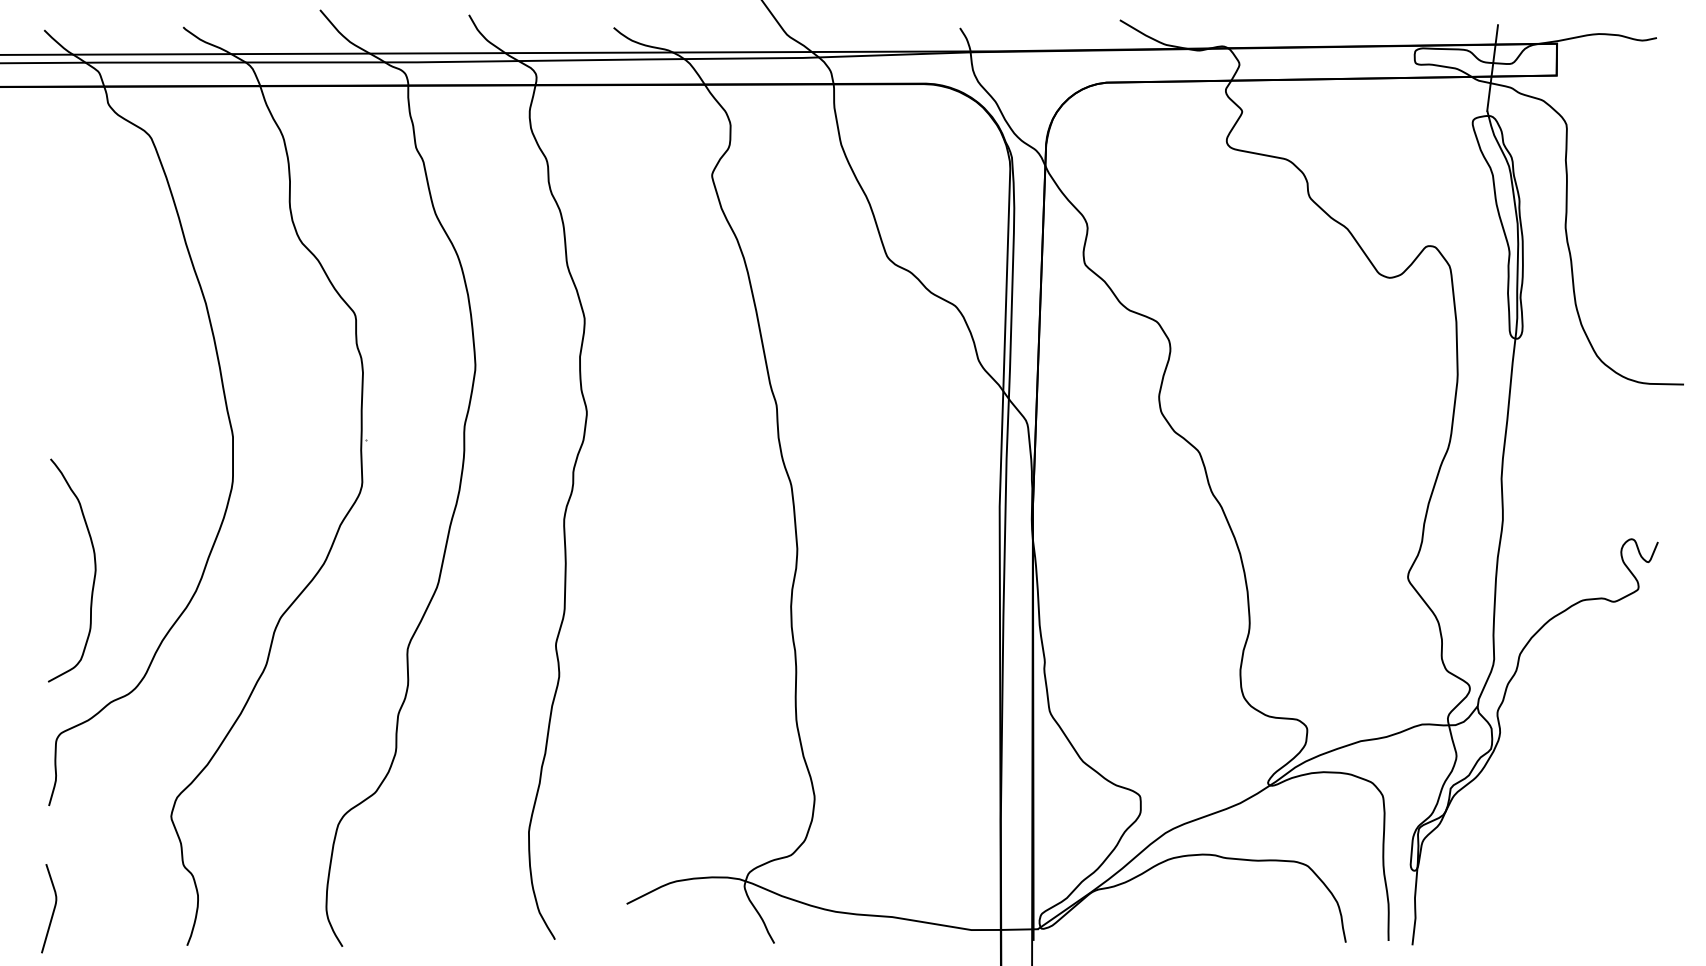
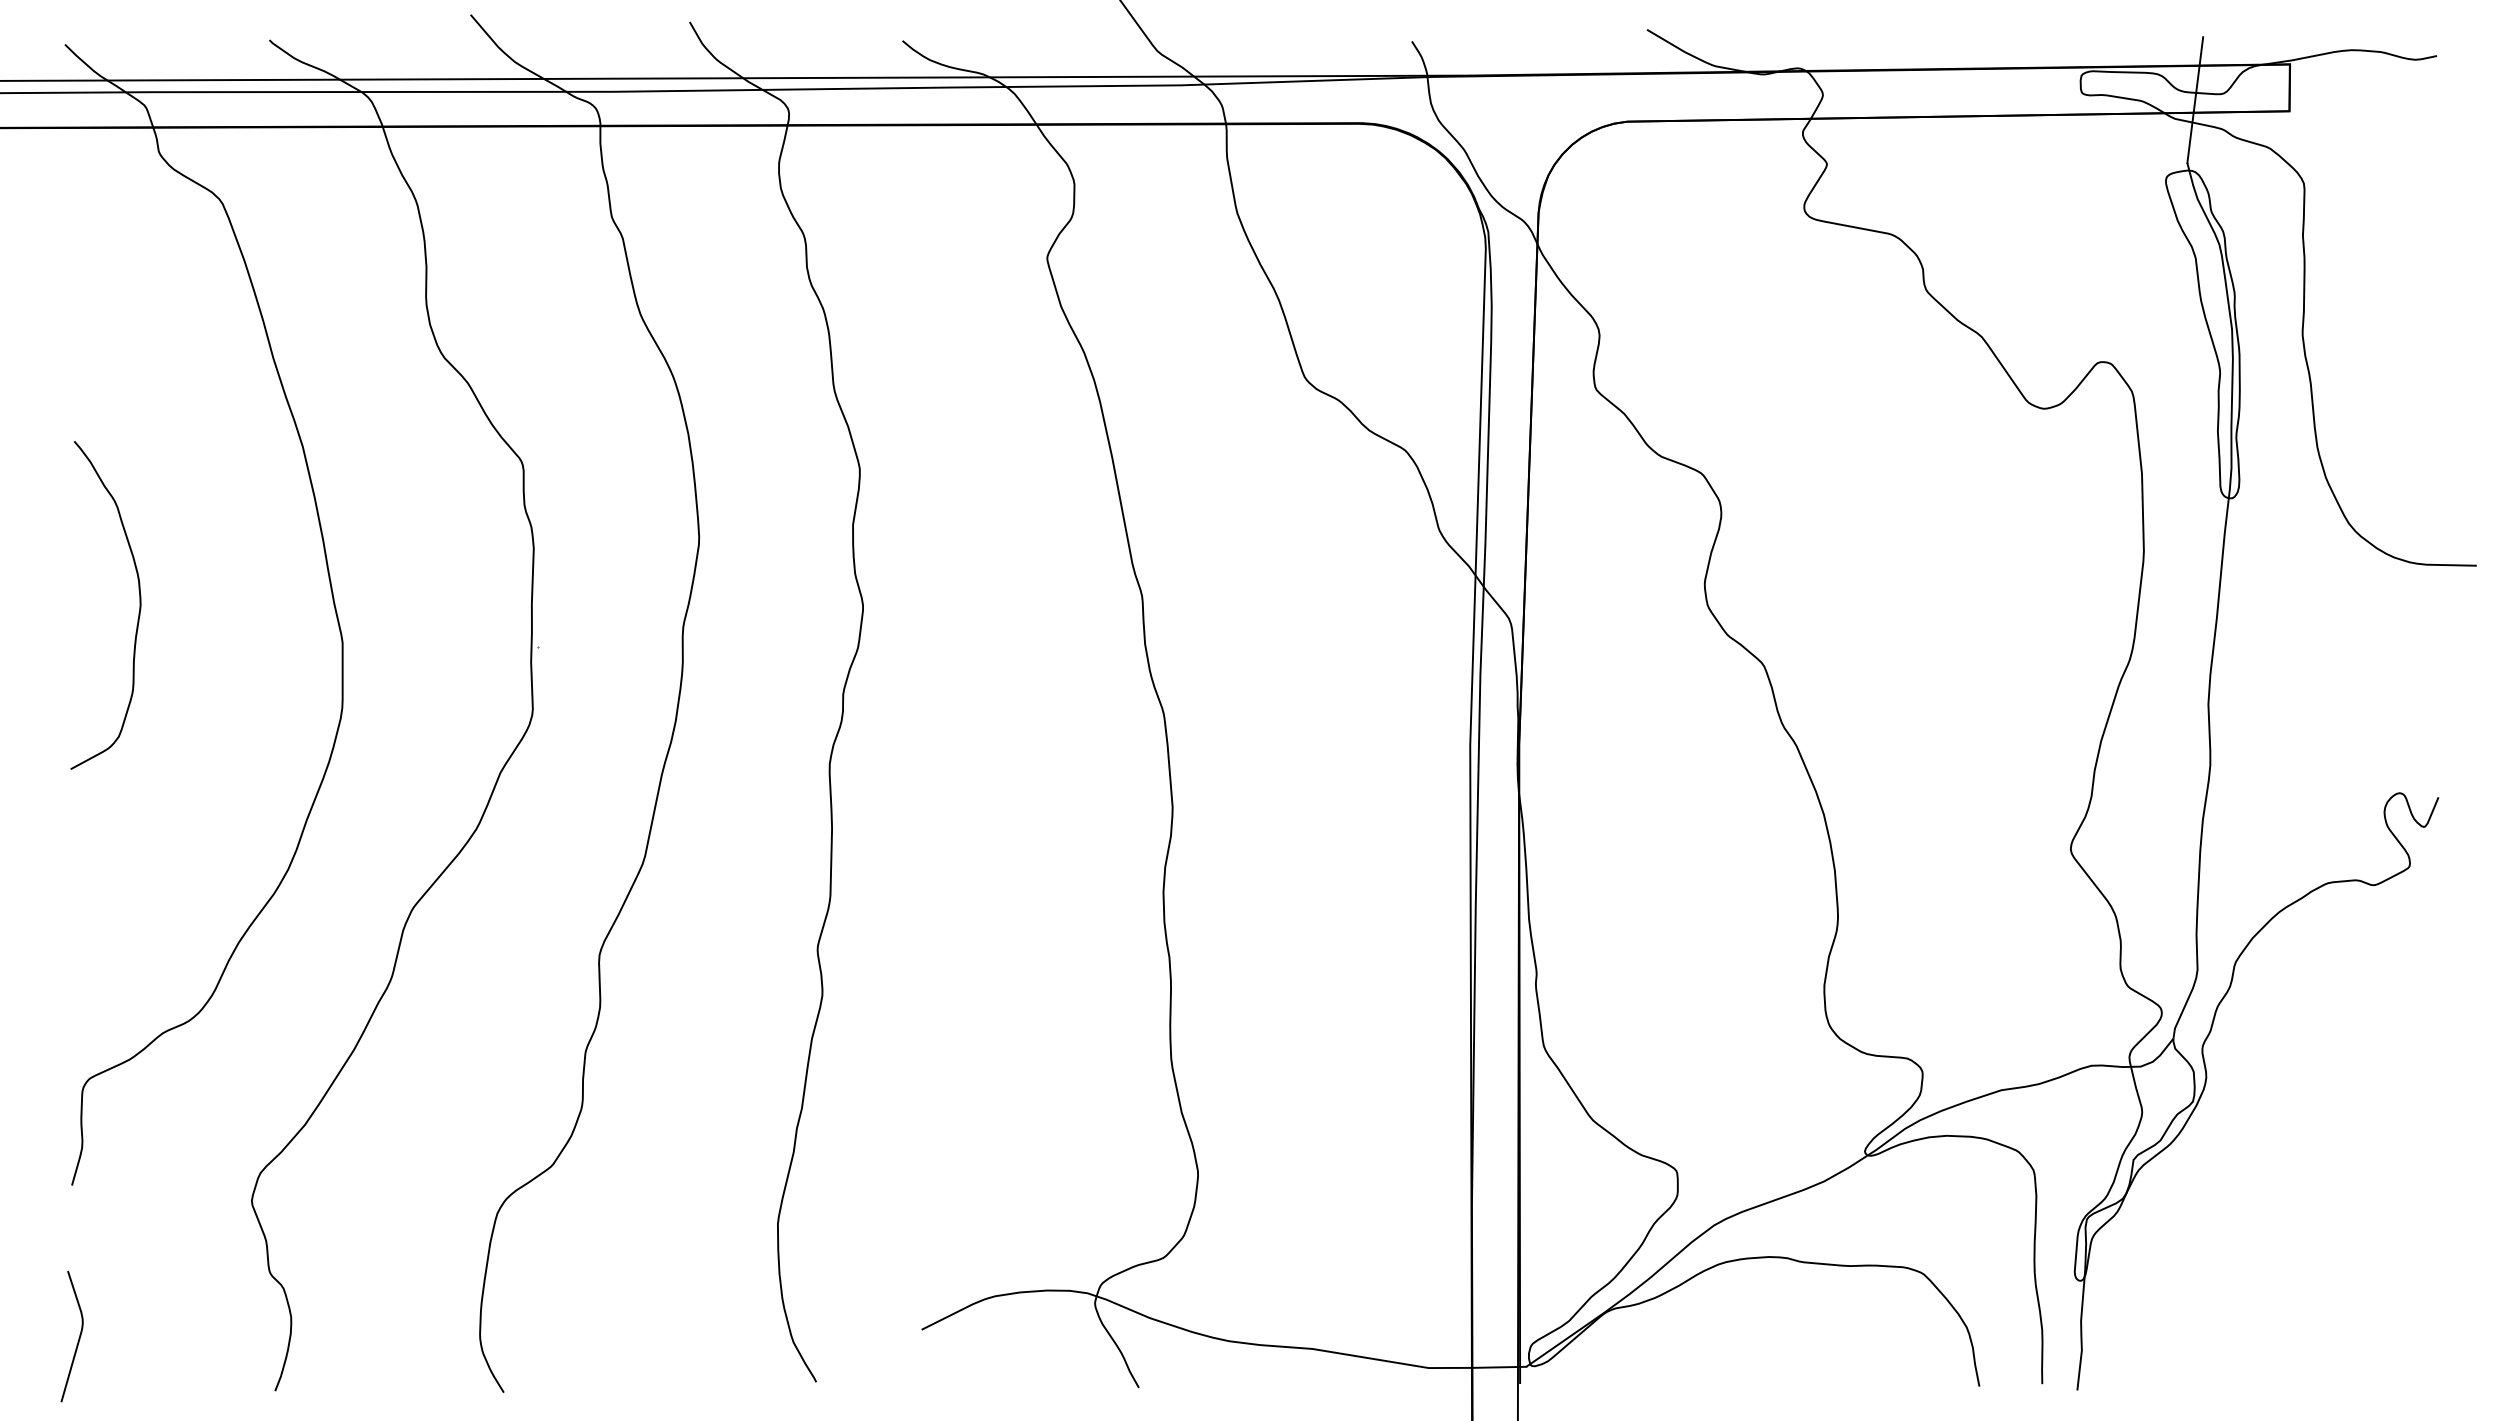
curve: (94, 570) -> (138, 605), moved

